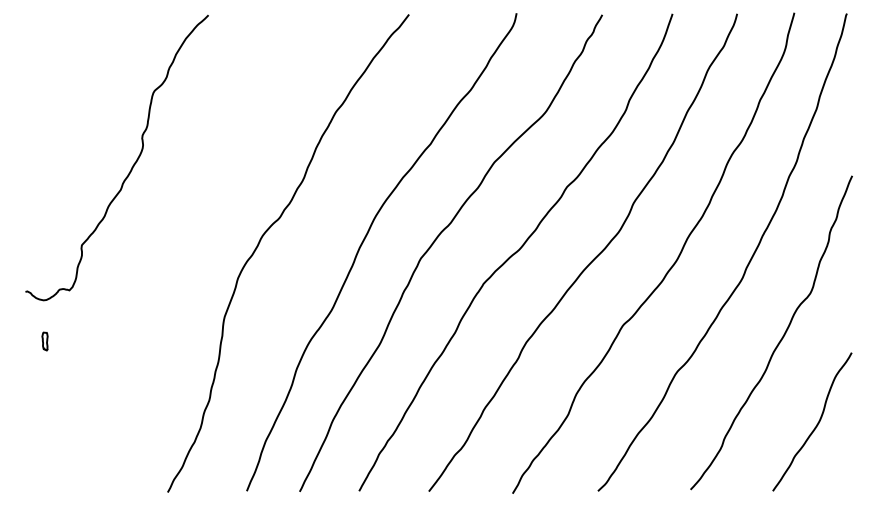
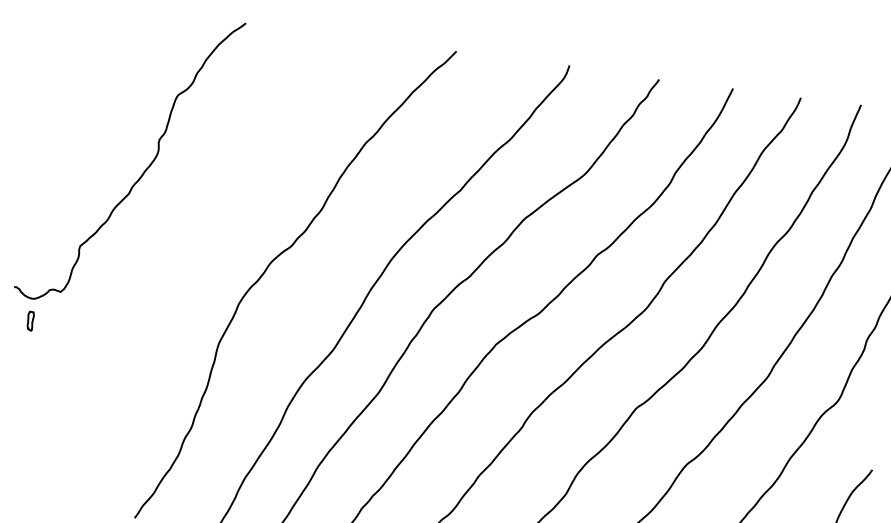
part: (44, 341) -> (29, 321), moved

